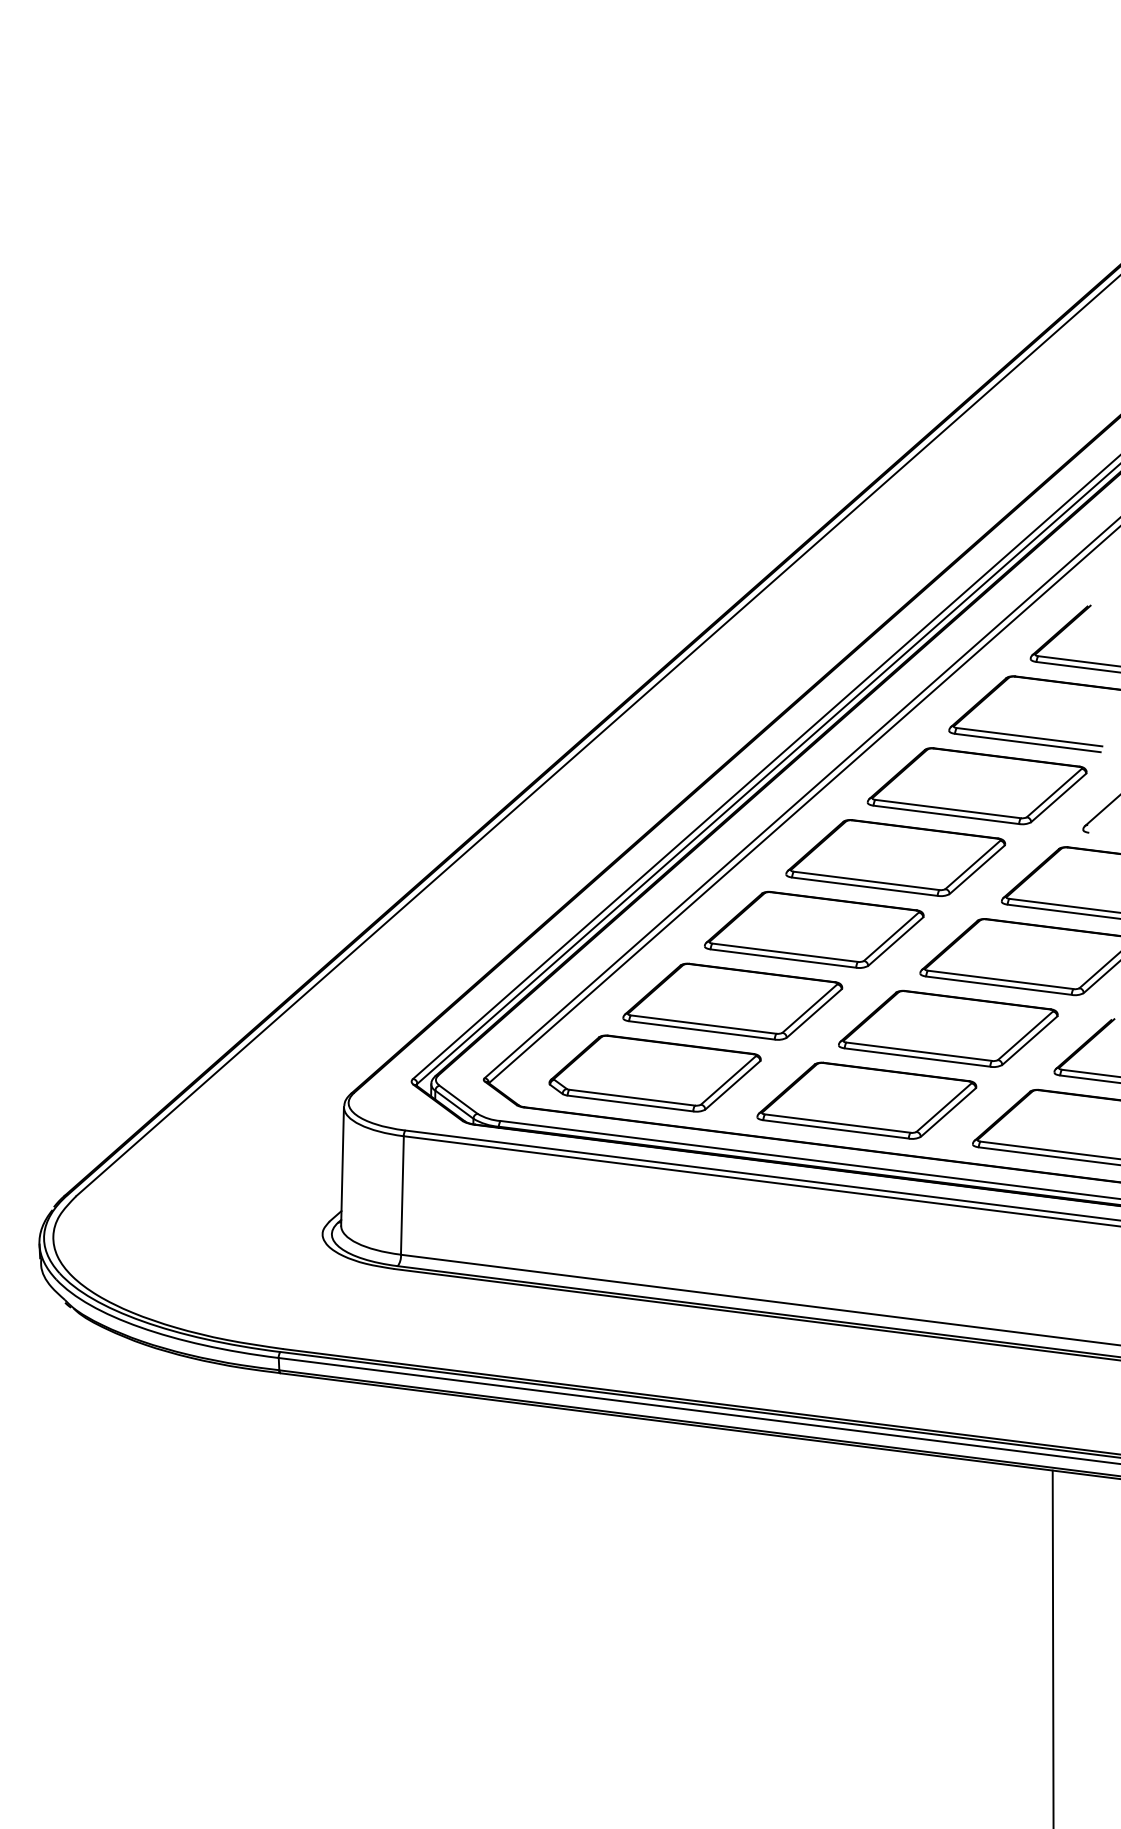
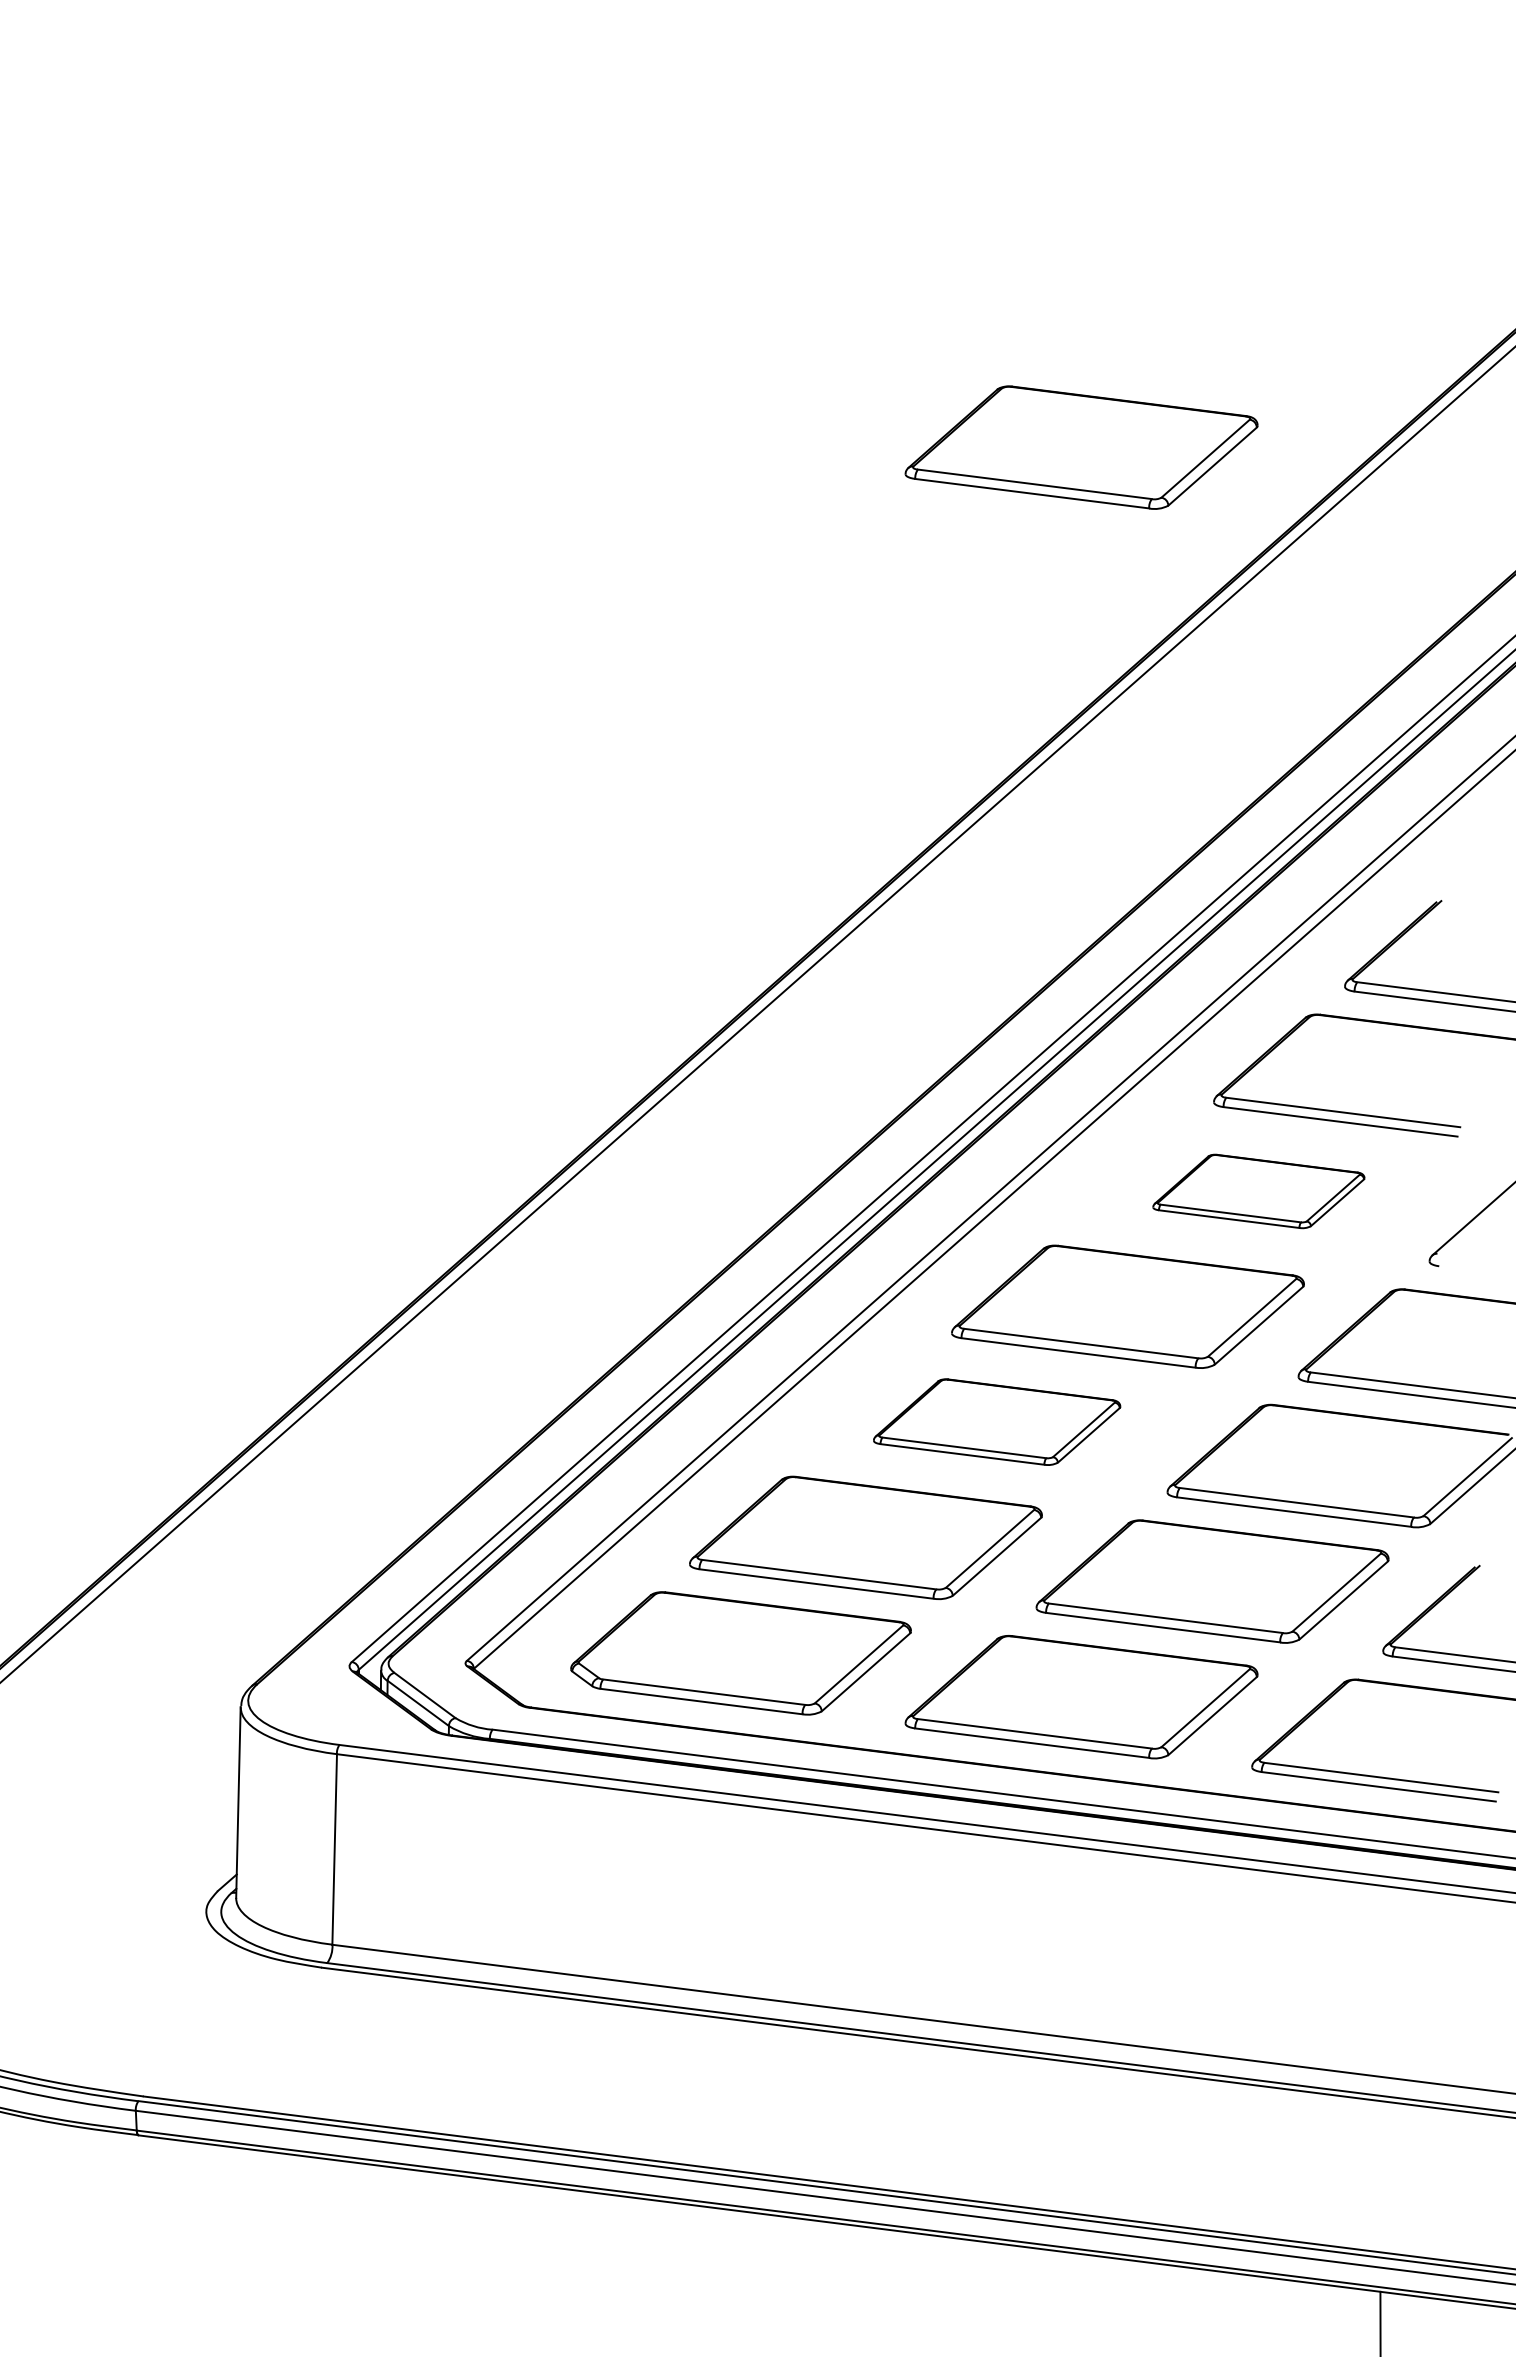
part: (866, 323) -> (1080, 447), added
part: (976, 786) -> (1257, 1191), size x0.6
part: (814, 929) -> (997, 1421), size x0.7

